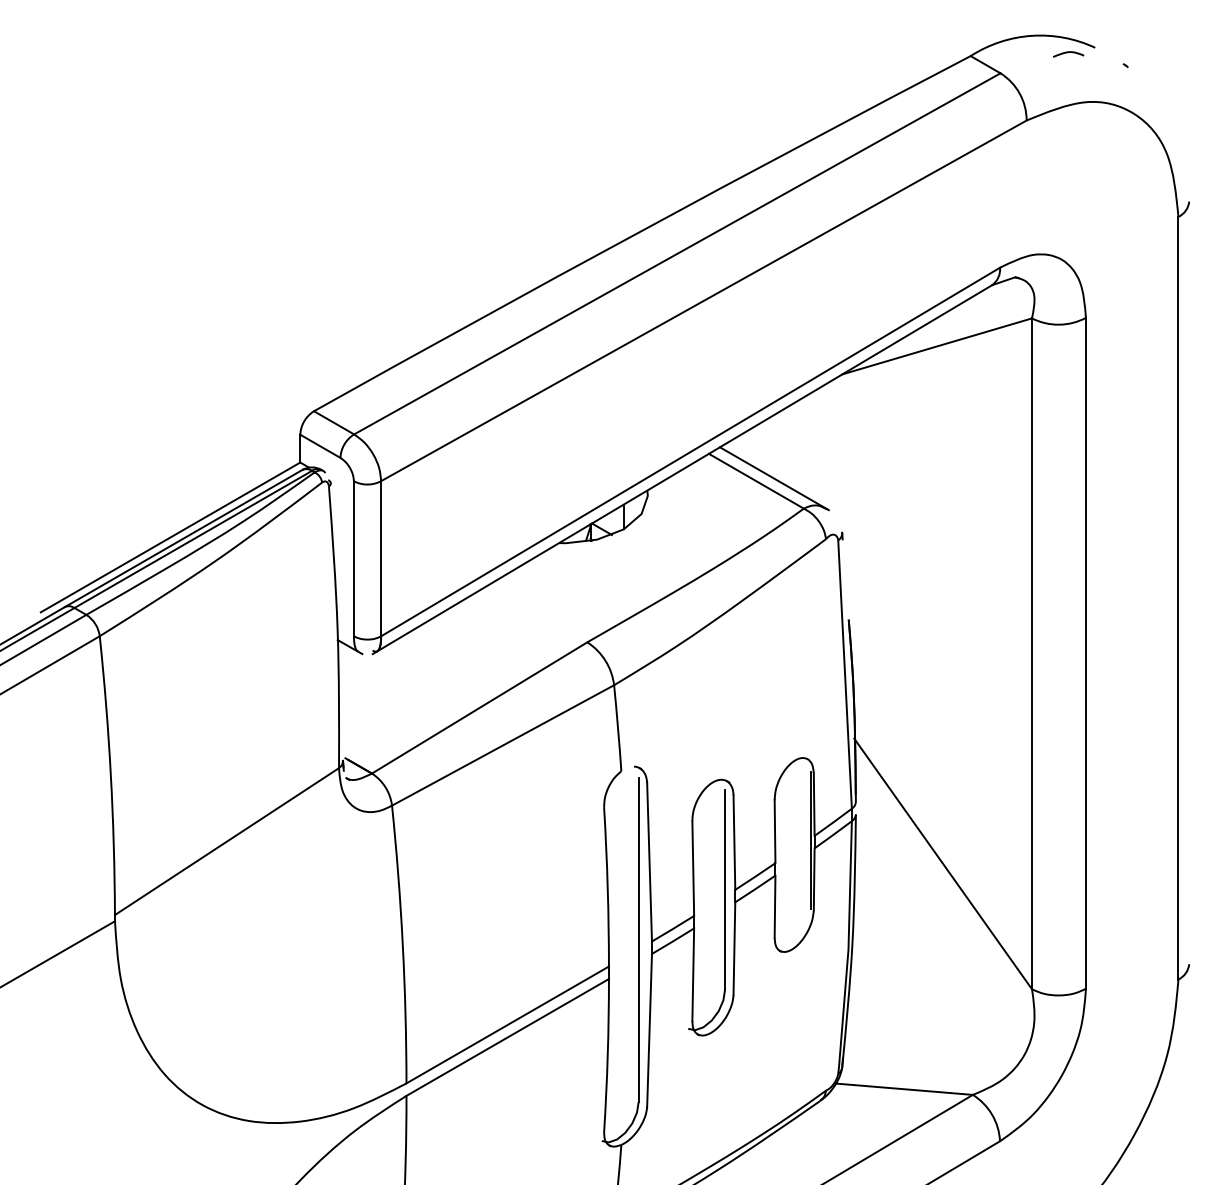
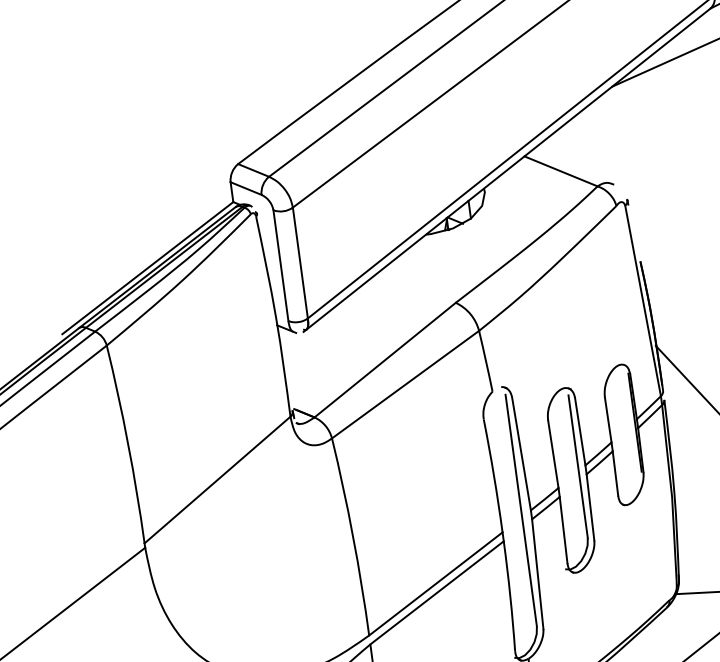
line: (773, 478) -> (573, 167), removed

